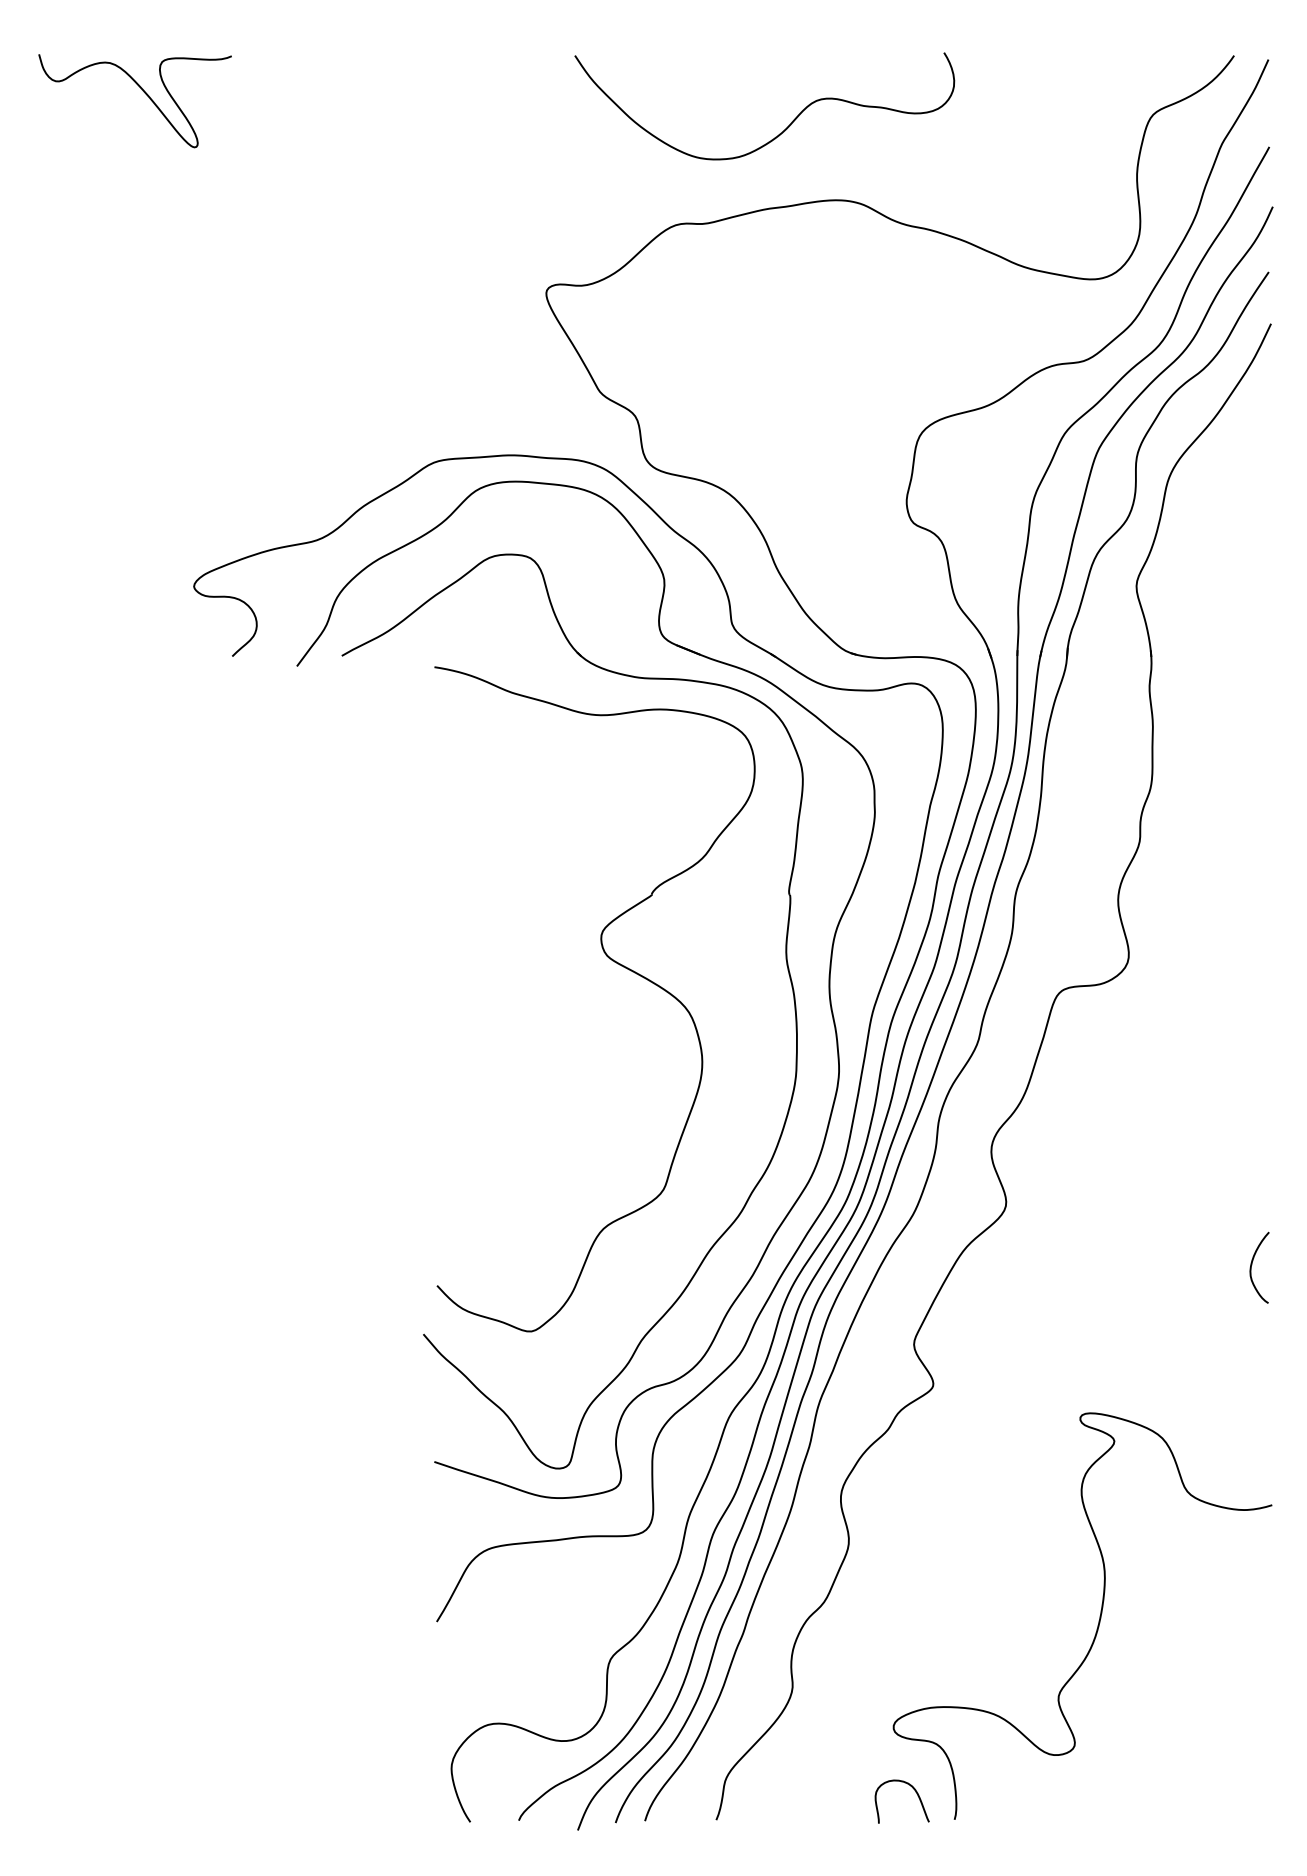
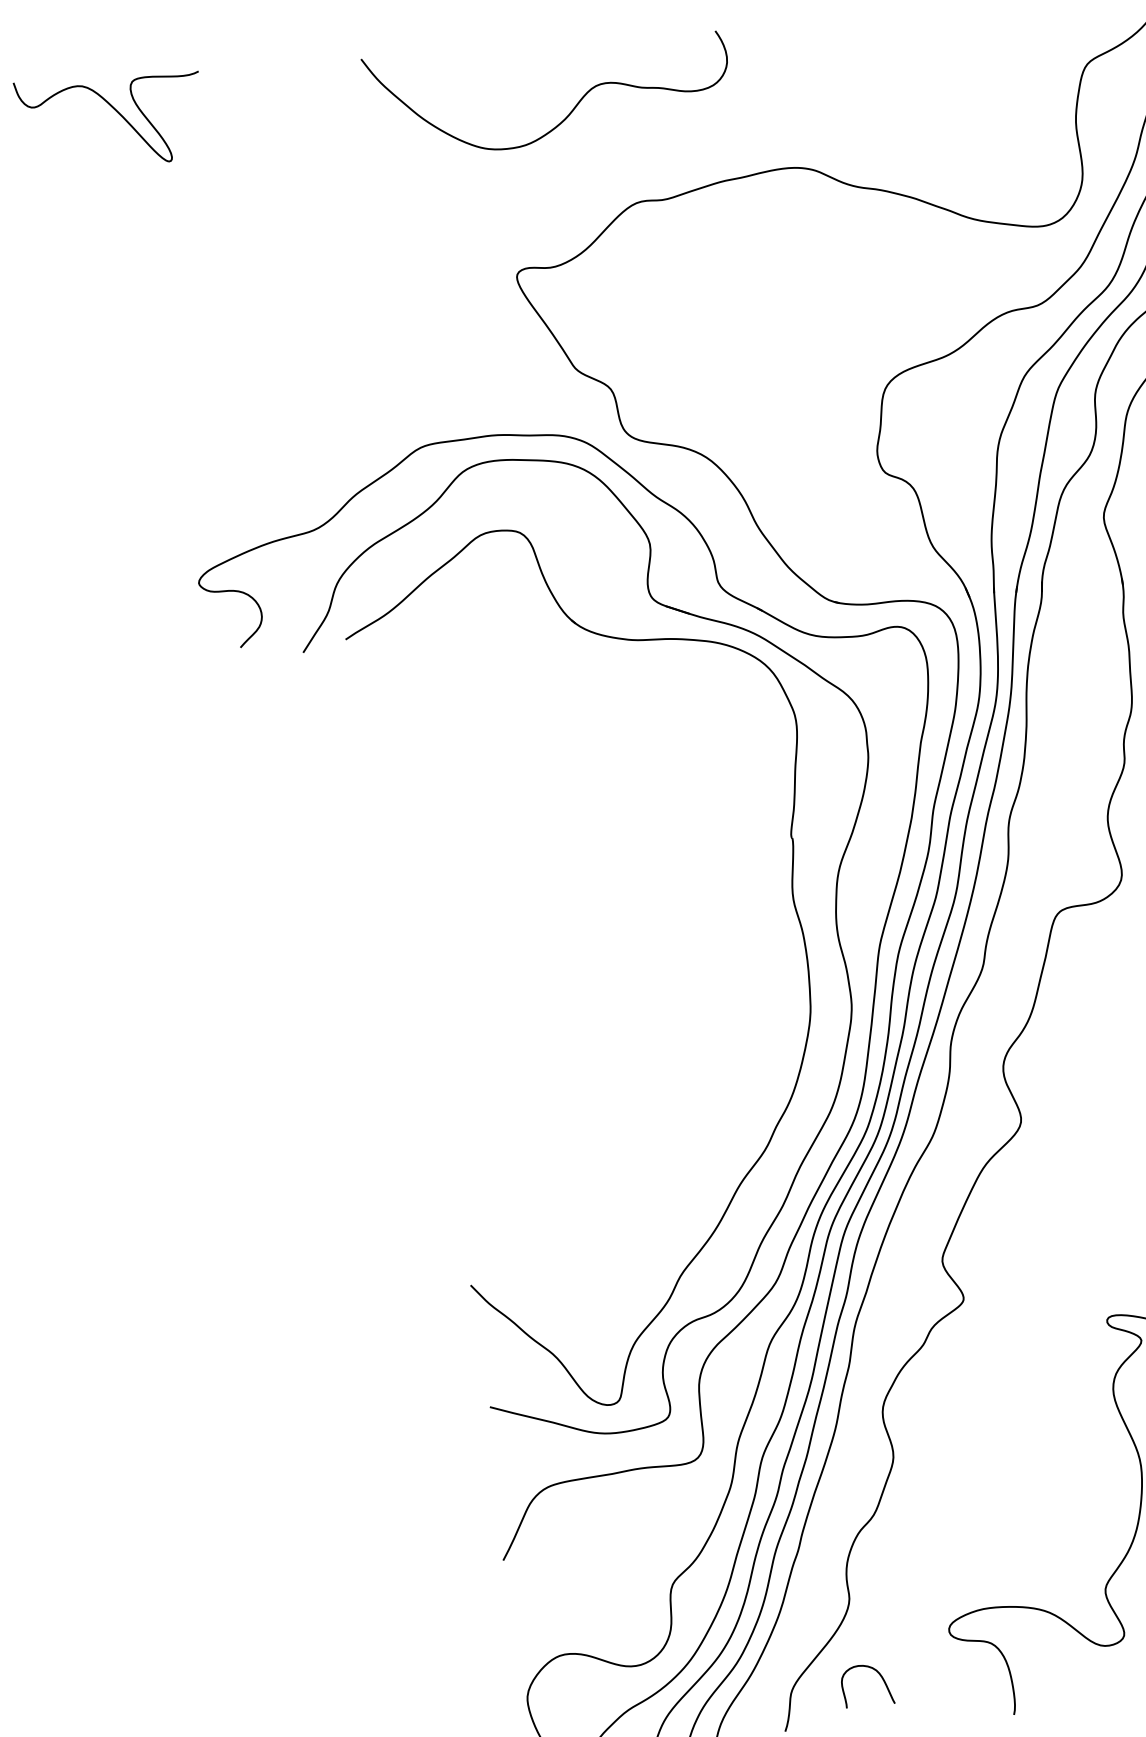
curve: (786, 127) -> (569, 113), moved
part: (617, 964) -> (631, 916), removed
curve: (916, 1794) -> (881, 1677), moved

